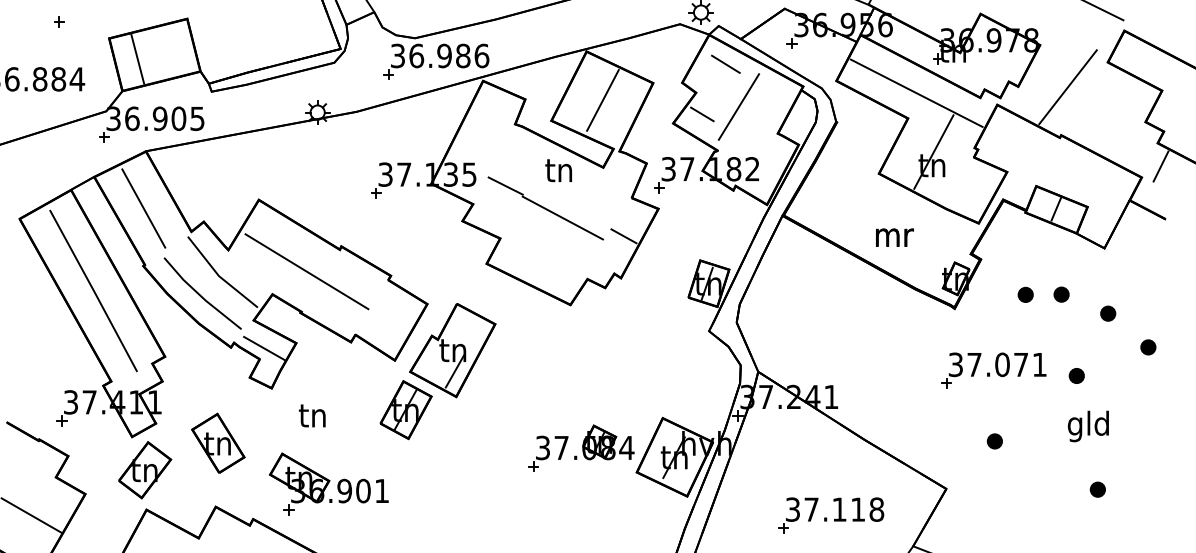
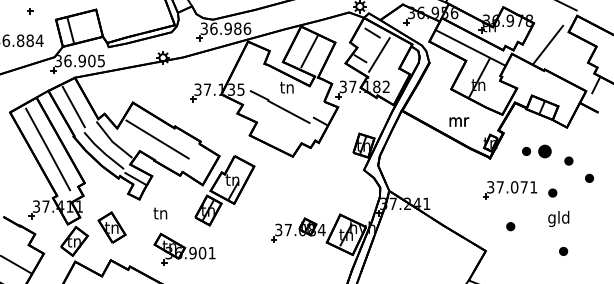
part: (1060, 293) -> (544, 150), size x1.6
part: (328, 482) -> (184, 248), moved
part: (830, 515) -> (426, 264), removed

